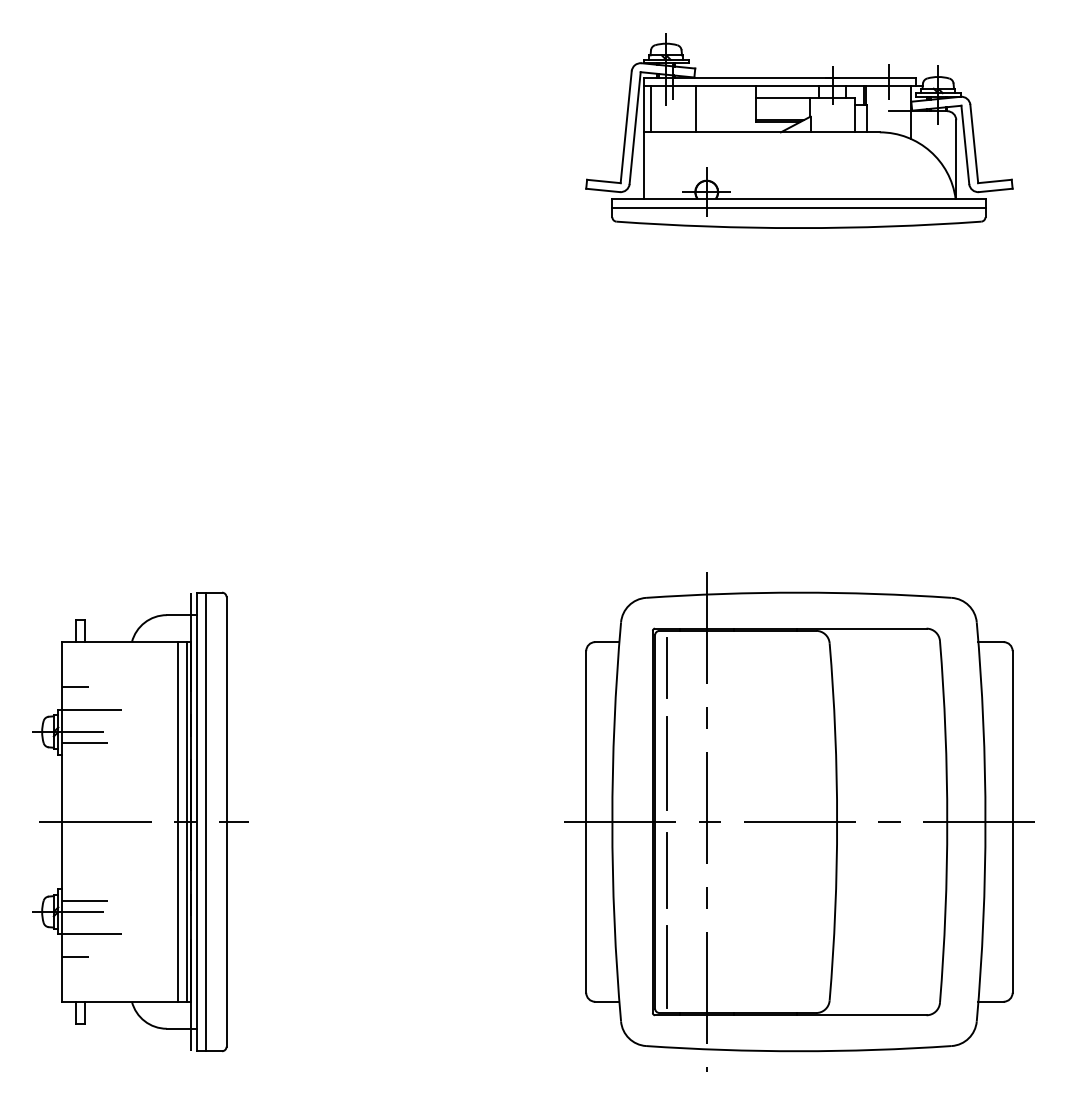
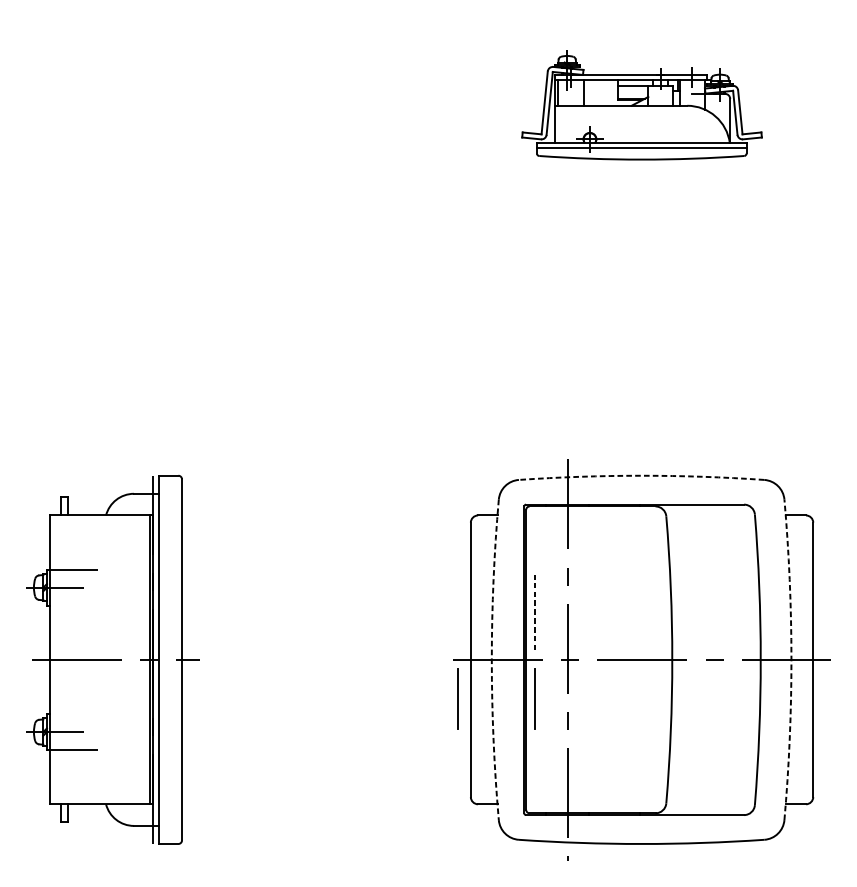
part: (799, 130) -> (642, 104), size x0.7
arc: (798, 592) -> (641, 475), solid -> dashed
line: (666, 667) -> (535, 535), removed
line: (75, 687) -> (60, 551), removed
line: (85, 743) -> (68, 596), removed
line: (666, 763) -> (535, 612), solid -> dashed
line: (178, 821) -> (143, 659), removed
line: (206, 821) -> (165, 659), removed
arc: (612, 821) -> (491, 659), solid -> dashed
arc: (985, 821) -> (791, 659), solid -> dashed
line: (570, 870) -> (458, 698), added
line: (85, 900) -> (68, 722), removed
line: (75, 956) -> (60, 767), removed
line: (666, 966) -> (535, 775), removed

